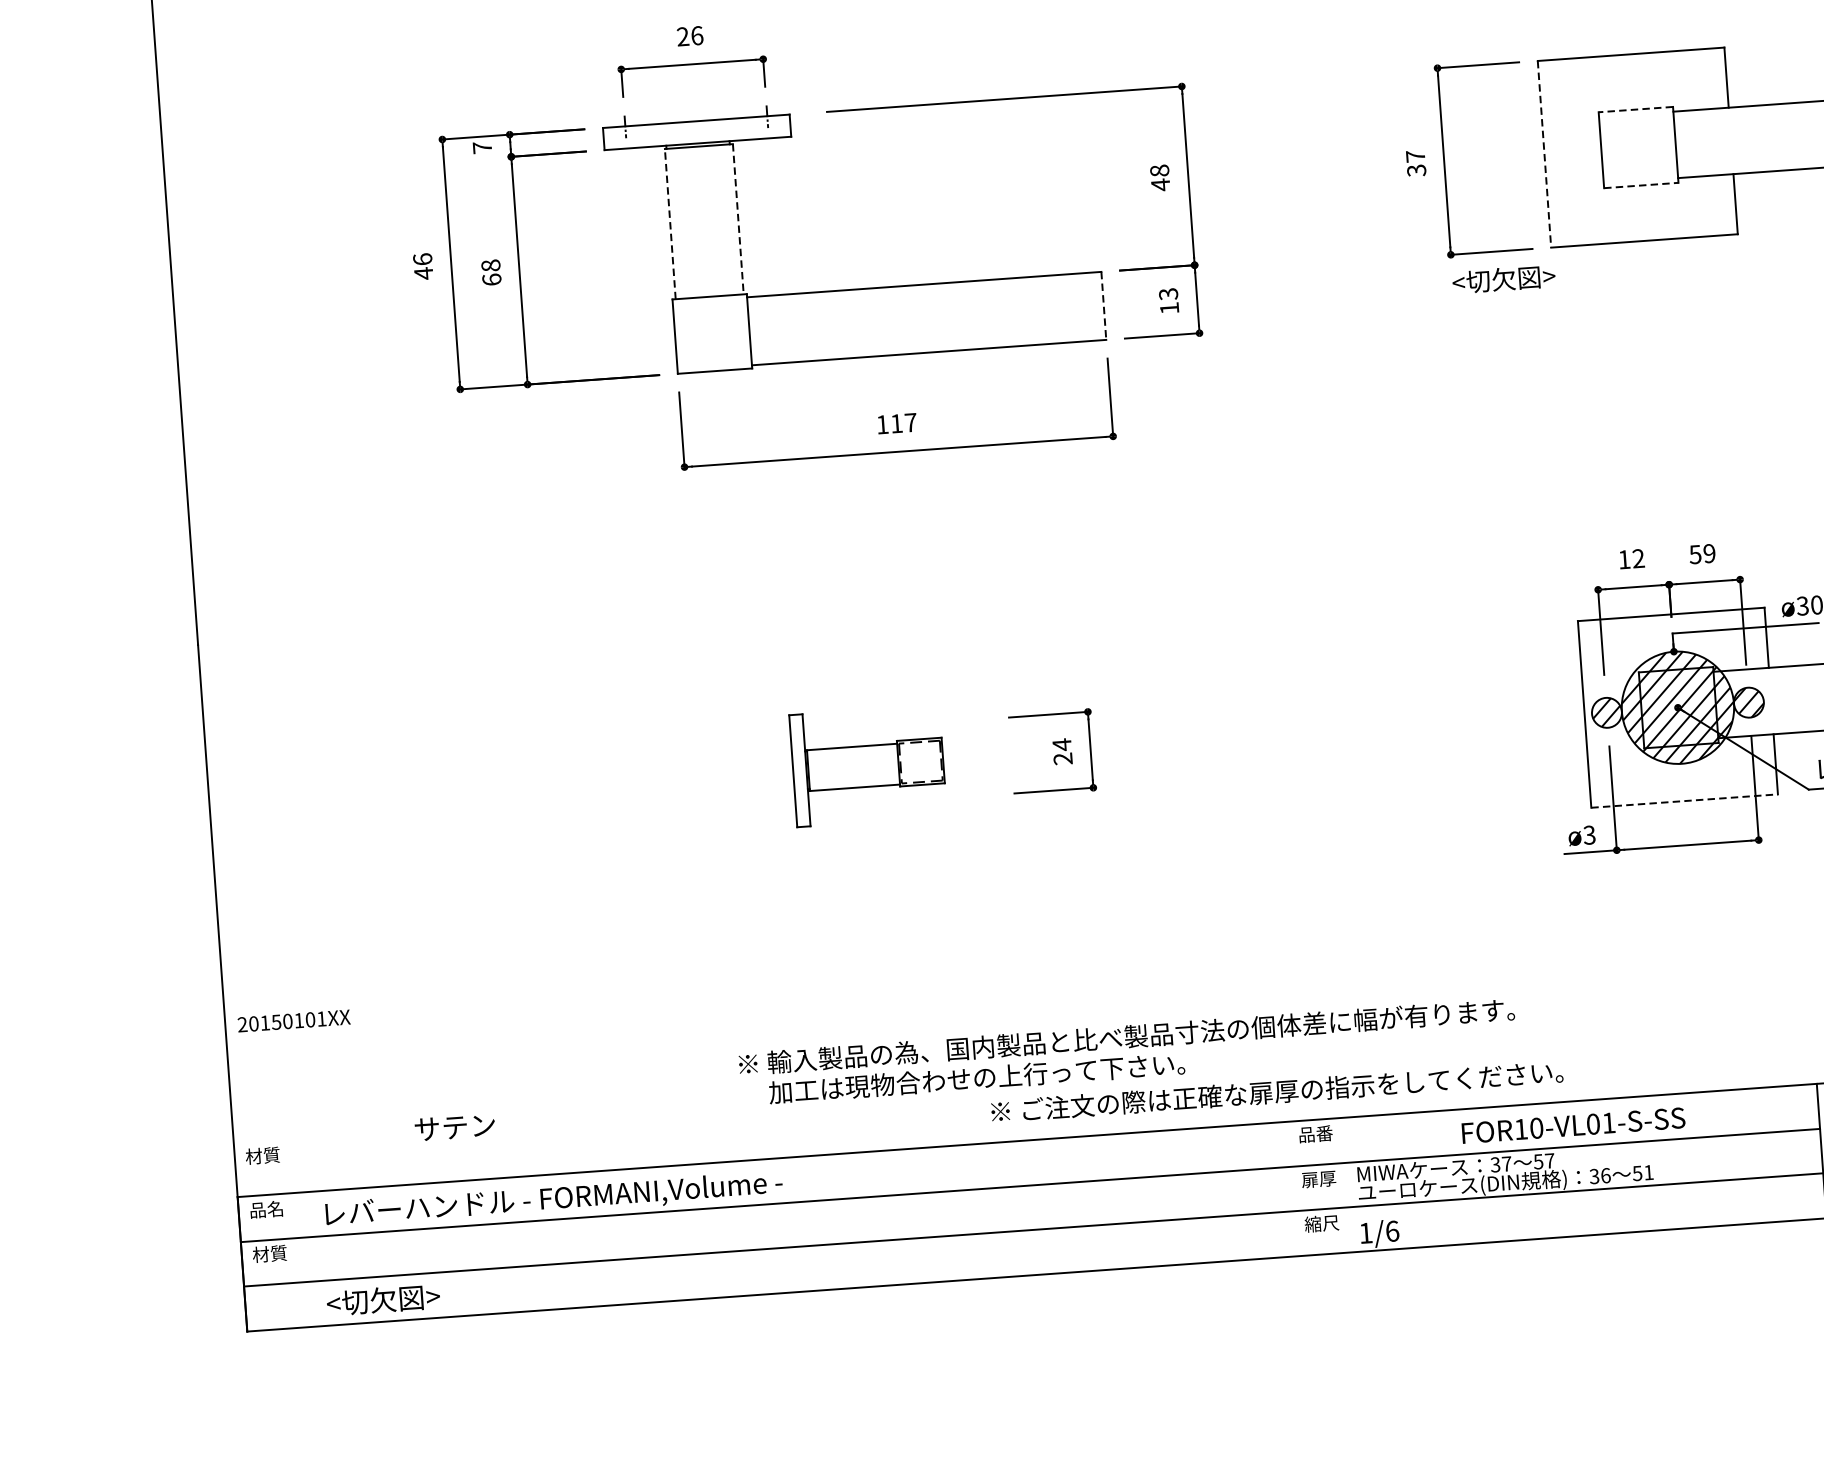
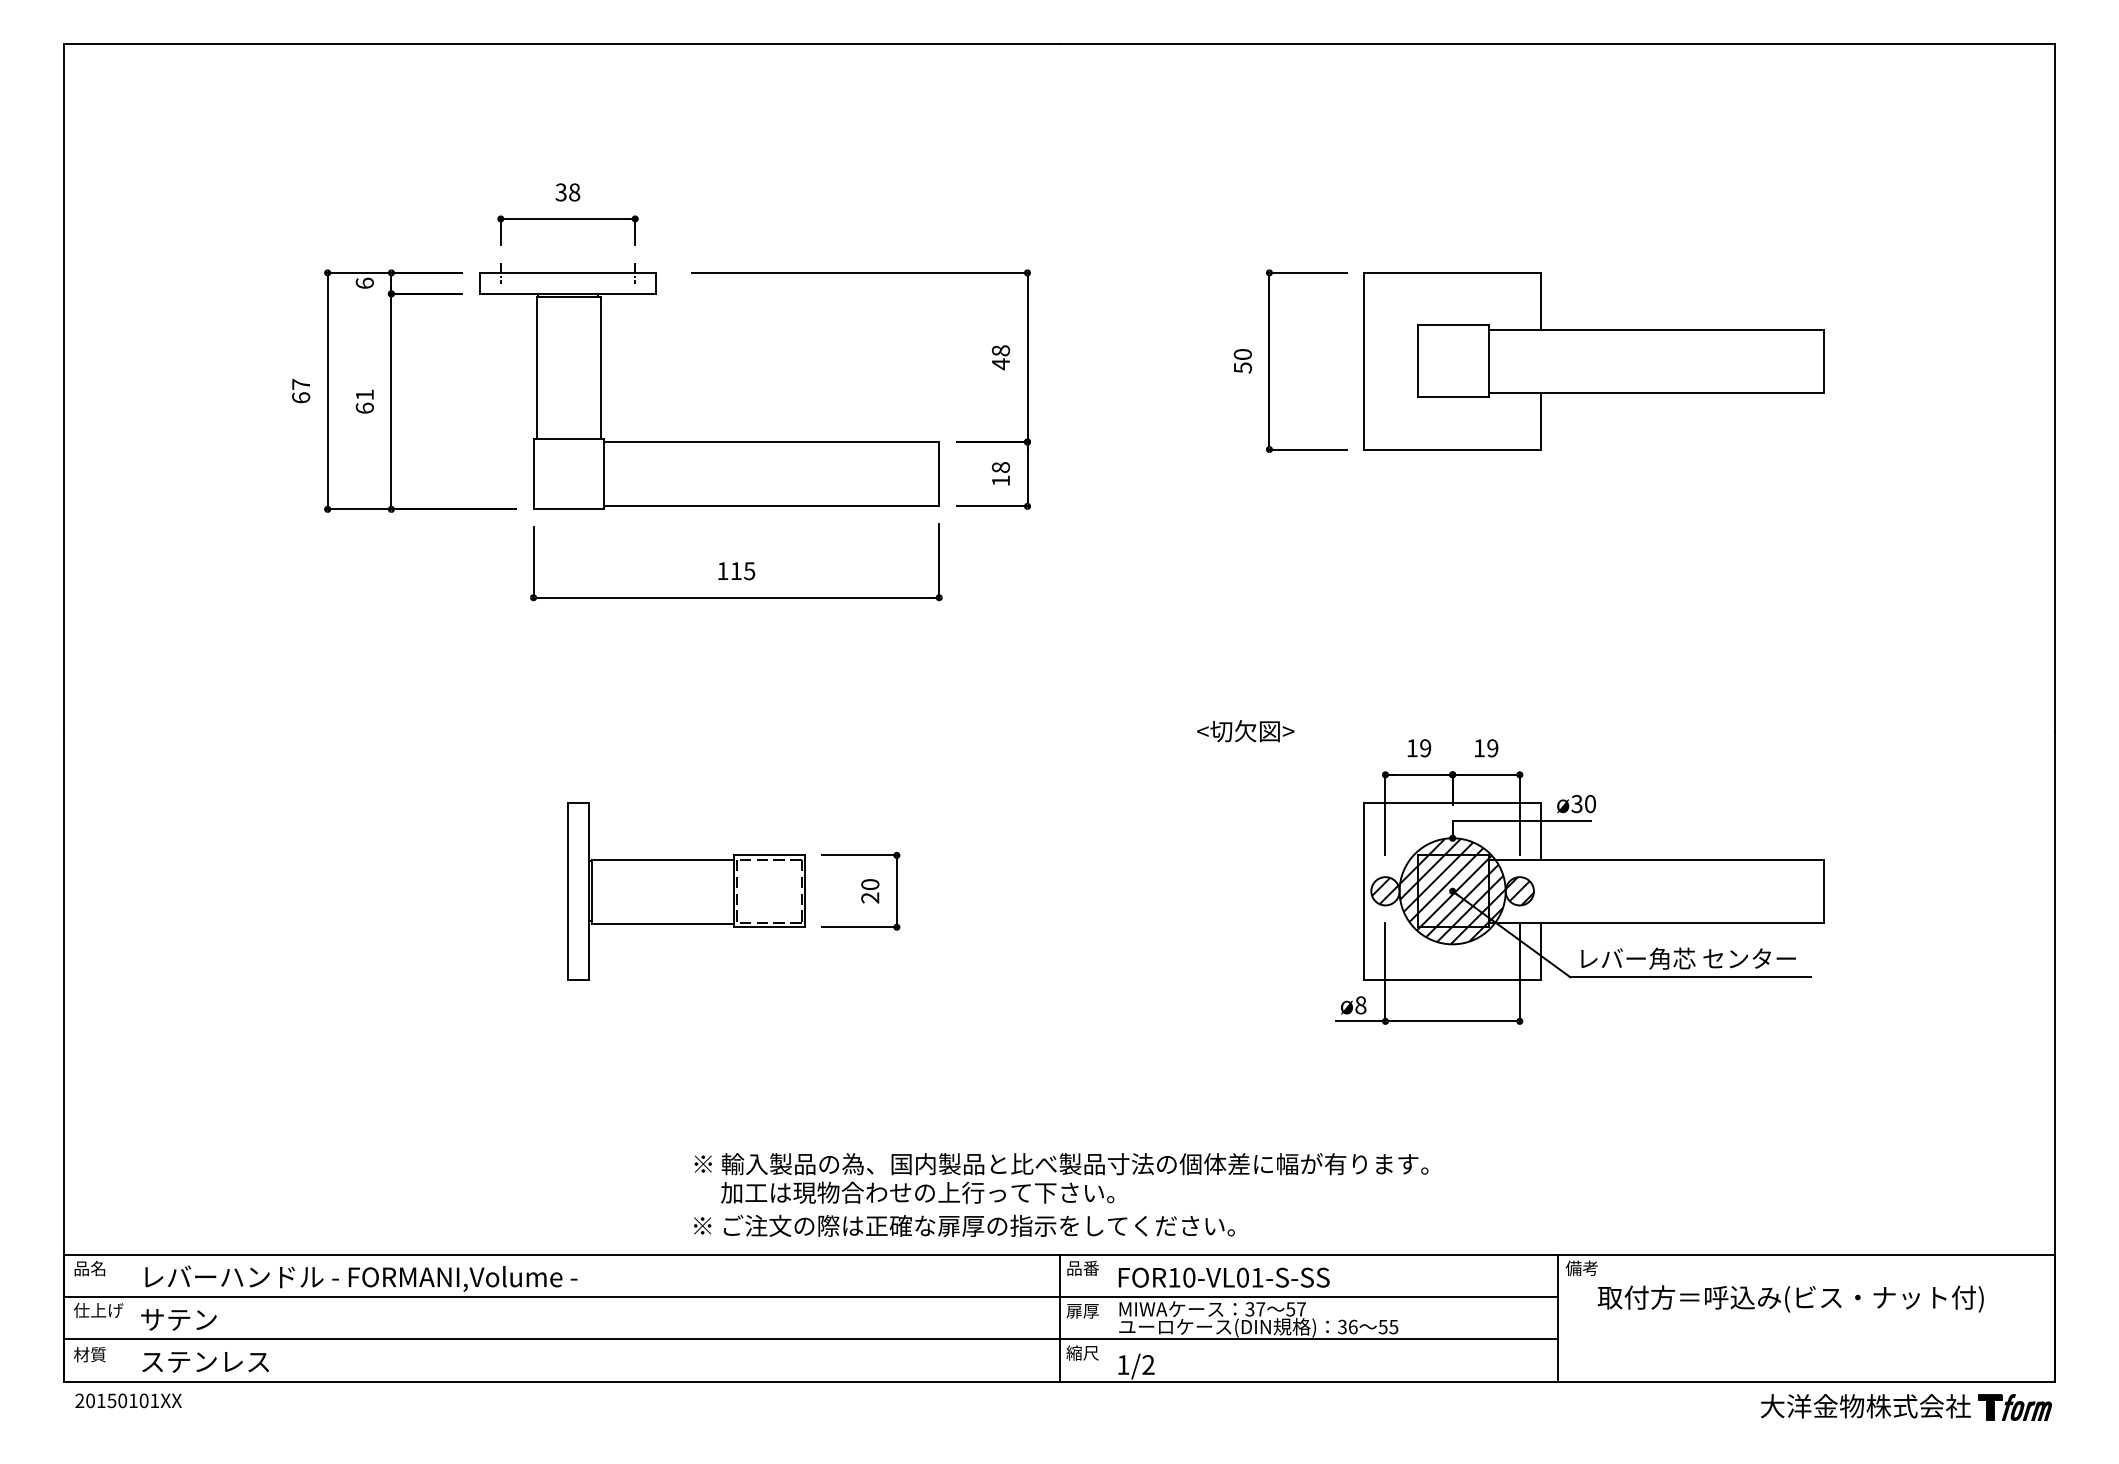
text: (689, 36) -> (567, 192), 26 -> 38
line: (1634, 109) -> (1452, 325), dashed -> solid
text: (482, 146) -> (364, 282), 7 -> 6
line: (1544, 154) -> (1364, 361), dashed -> solid
text: (1415, 162) -> (1242, 360), 37 -> 50
line: (1641, 185) -> (1453, 397), dashed -> solid
line: (737, 219) -> (600, 368), dashed -> solid
line: (670, 223) -> (536, 367), dashed -> solid
text: (423, 265) -> (301, 390), 46 -> 67
text: (490, 265) -> (364, 394), 68 -> 61
text: (1503, 279) -> (1245, 731), moved
text: (1168, 294) -> (1000, 467), 13 -> 18
line: (1104, 306) -> (939, 474), dashed -> solid
text: (910, 423) -> (749, 571), 117 -> 115
text: (1694, 554) -> (1478, 748), 59 -> 19
text: (1638, 558) -> (1425, 748), 12 -> 19
text: (1062, 744) -> (870, 884), 24 -> 20
part: (868, 765) -> (686, 891), size x1.67
line: (1685, 800) -> (1453, 979), dashed -> solid
text: (1589, 835) -> (1360, 1005), ø3 -> ø8
text: (293, 1020) -> (128, 1400), moved
text: (1127, 1052) -> (1061, 1178), moved
text: (1277, 1091) -> (964, 1225), moved
text: (1572, 1125) -> (1223, 1277), moved
text: (454, 1127) -> (178, 1319), moved
text: (263, 1155) -> (90, 1354), moved
text: (1648, 1173) -> (1393, 1327), 51 -> 55
line: (1294, 1188) -> (1059, 1318), added
text: (1392, 1230) -> (1148, 1364), 1/6 -> 1/2
text: (278, 1253) -> (98, 1310), 材質 -> 仕上げ
text: (394, 1299) -> (204, 1361), <切欠図> -> ステンレス

